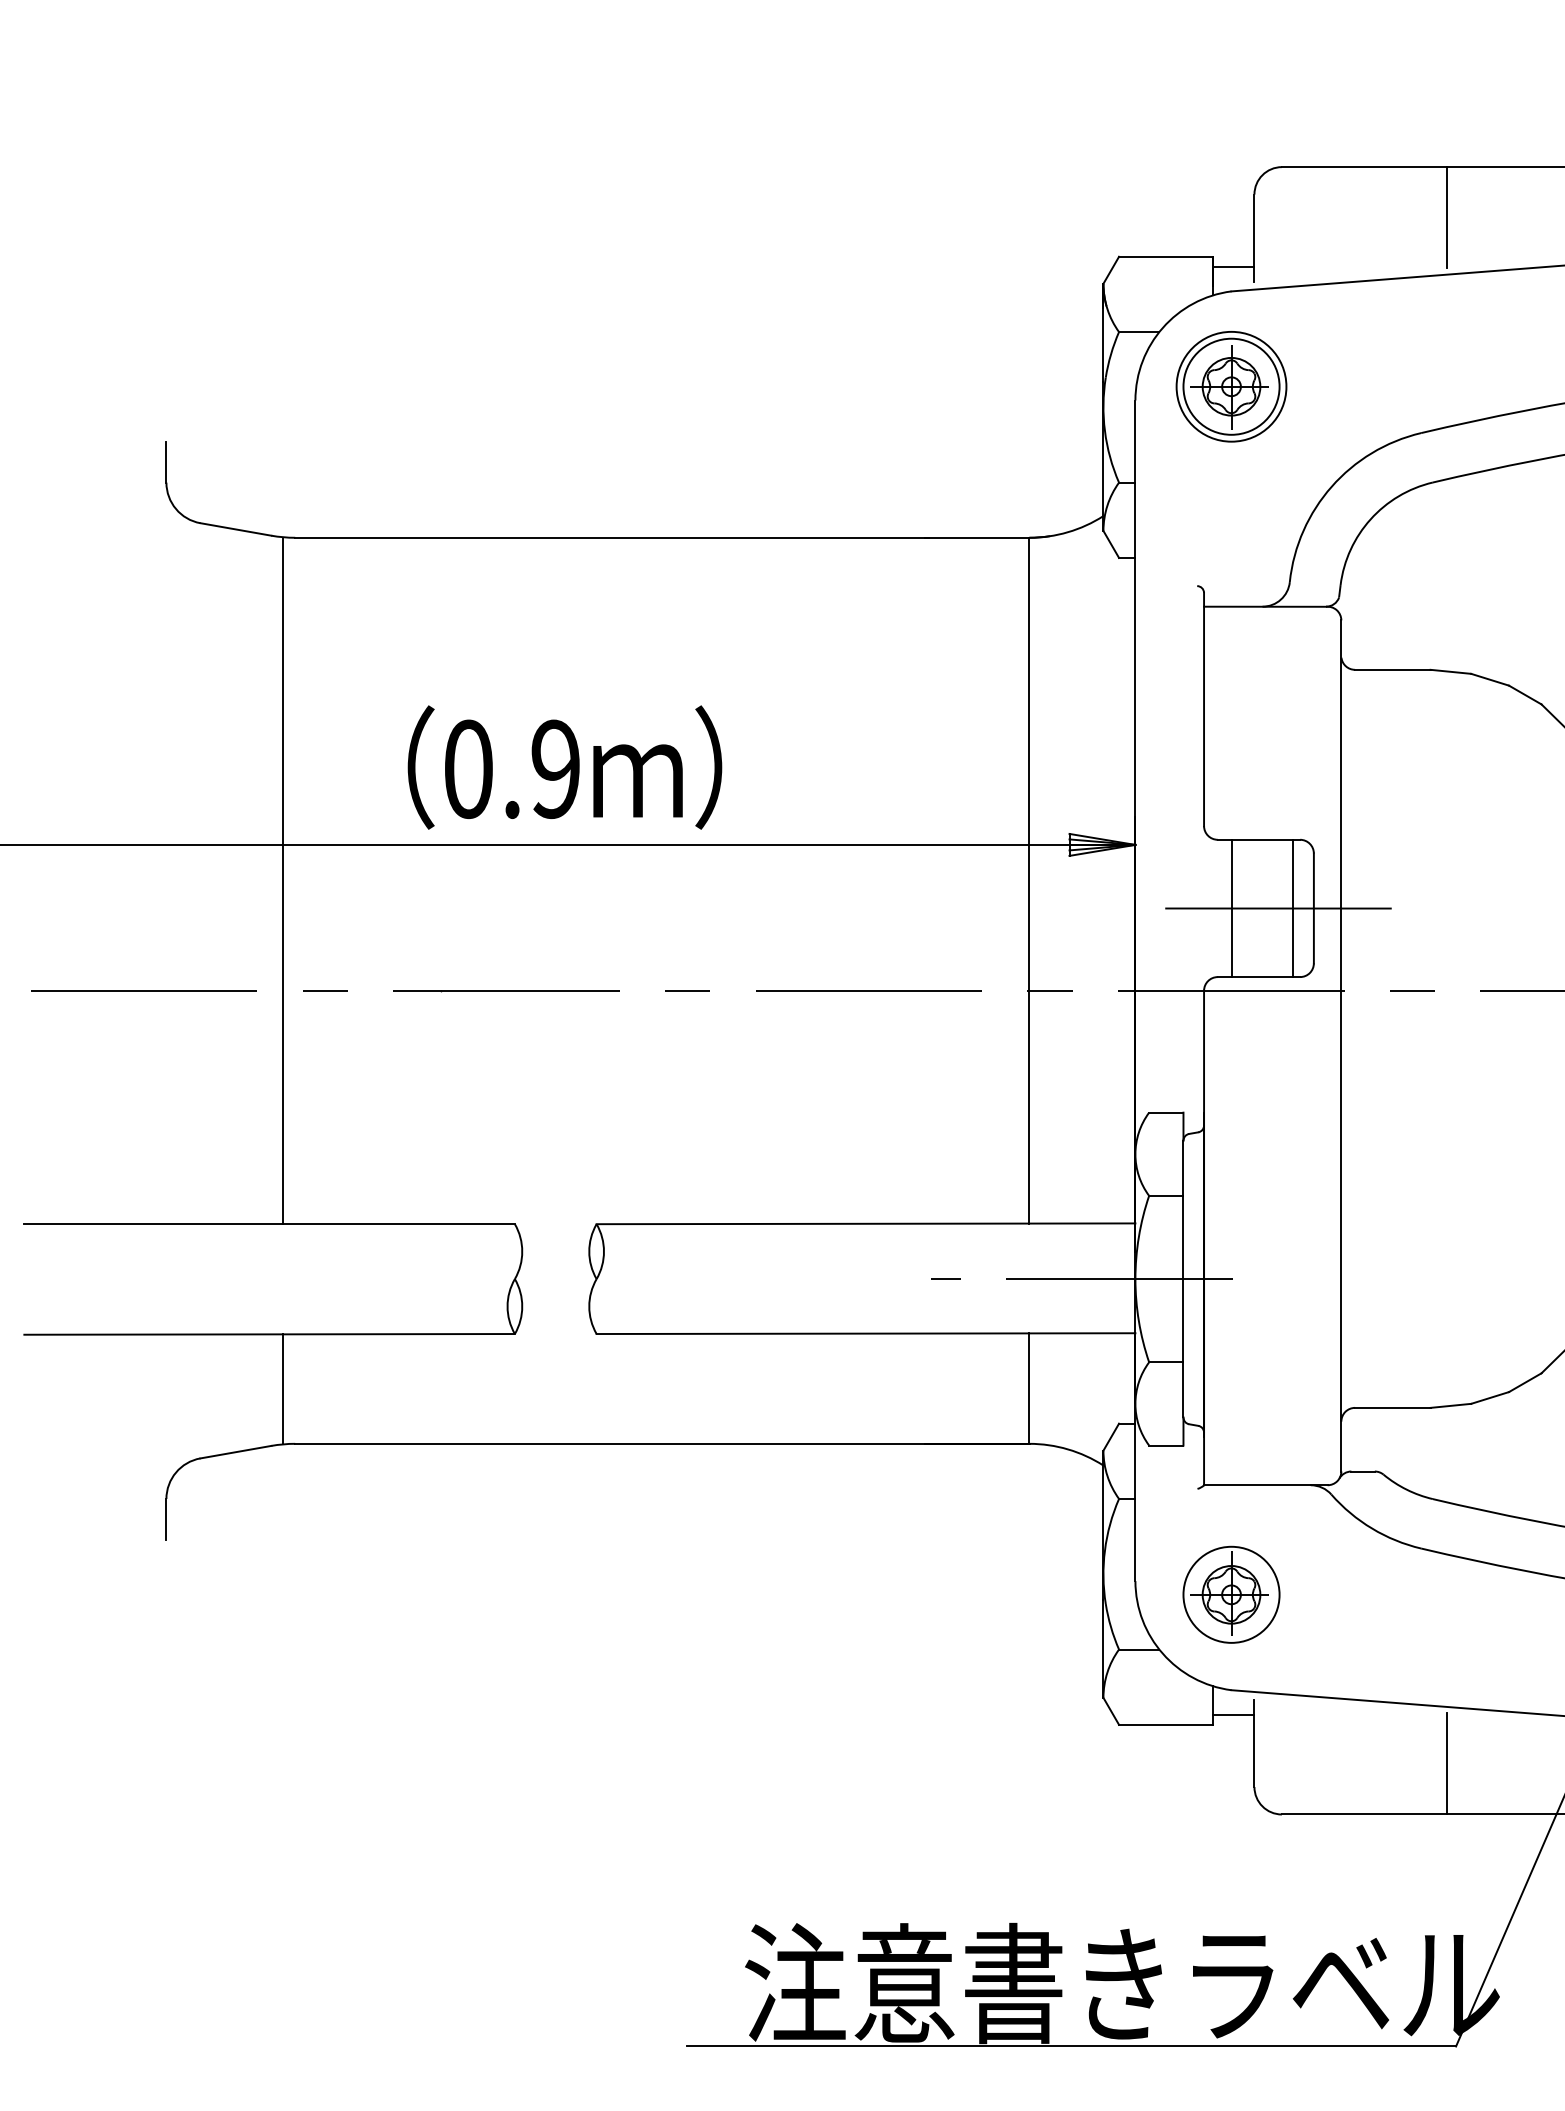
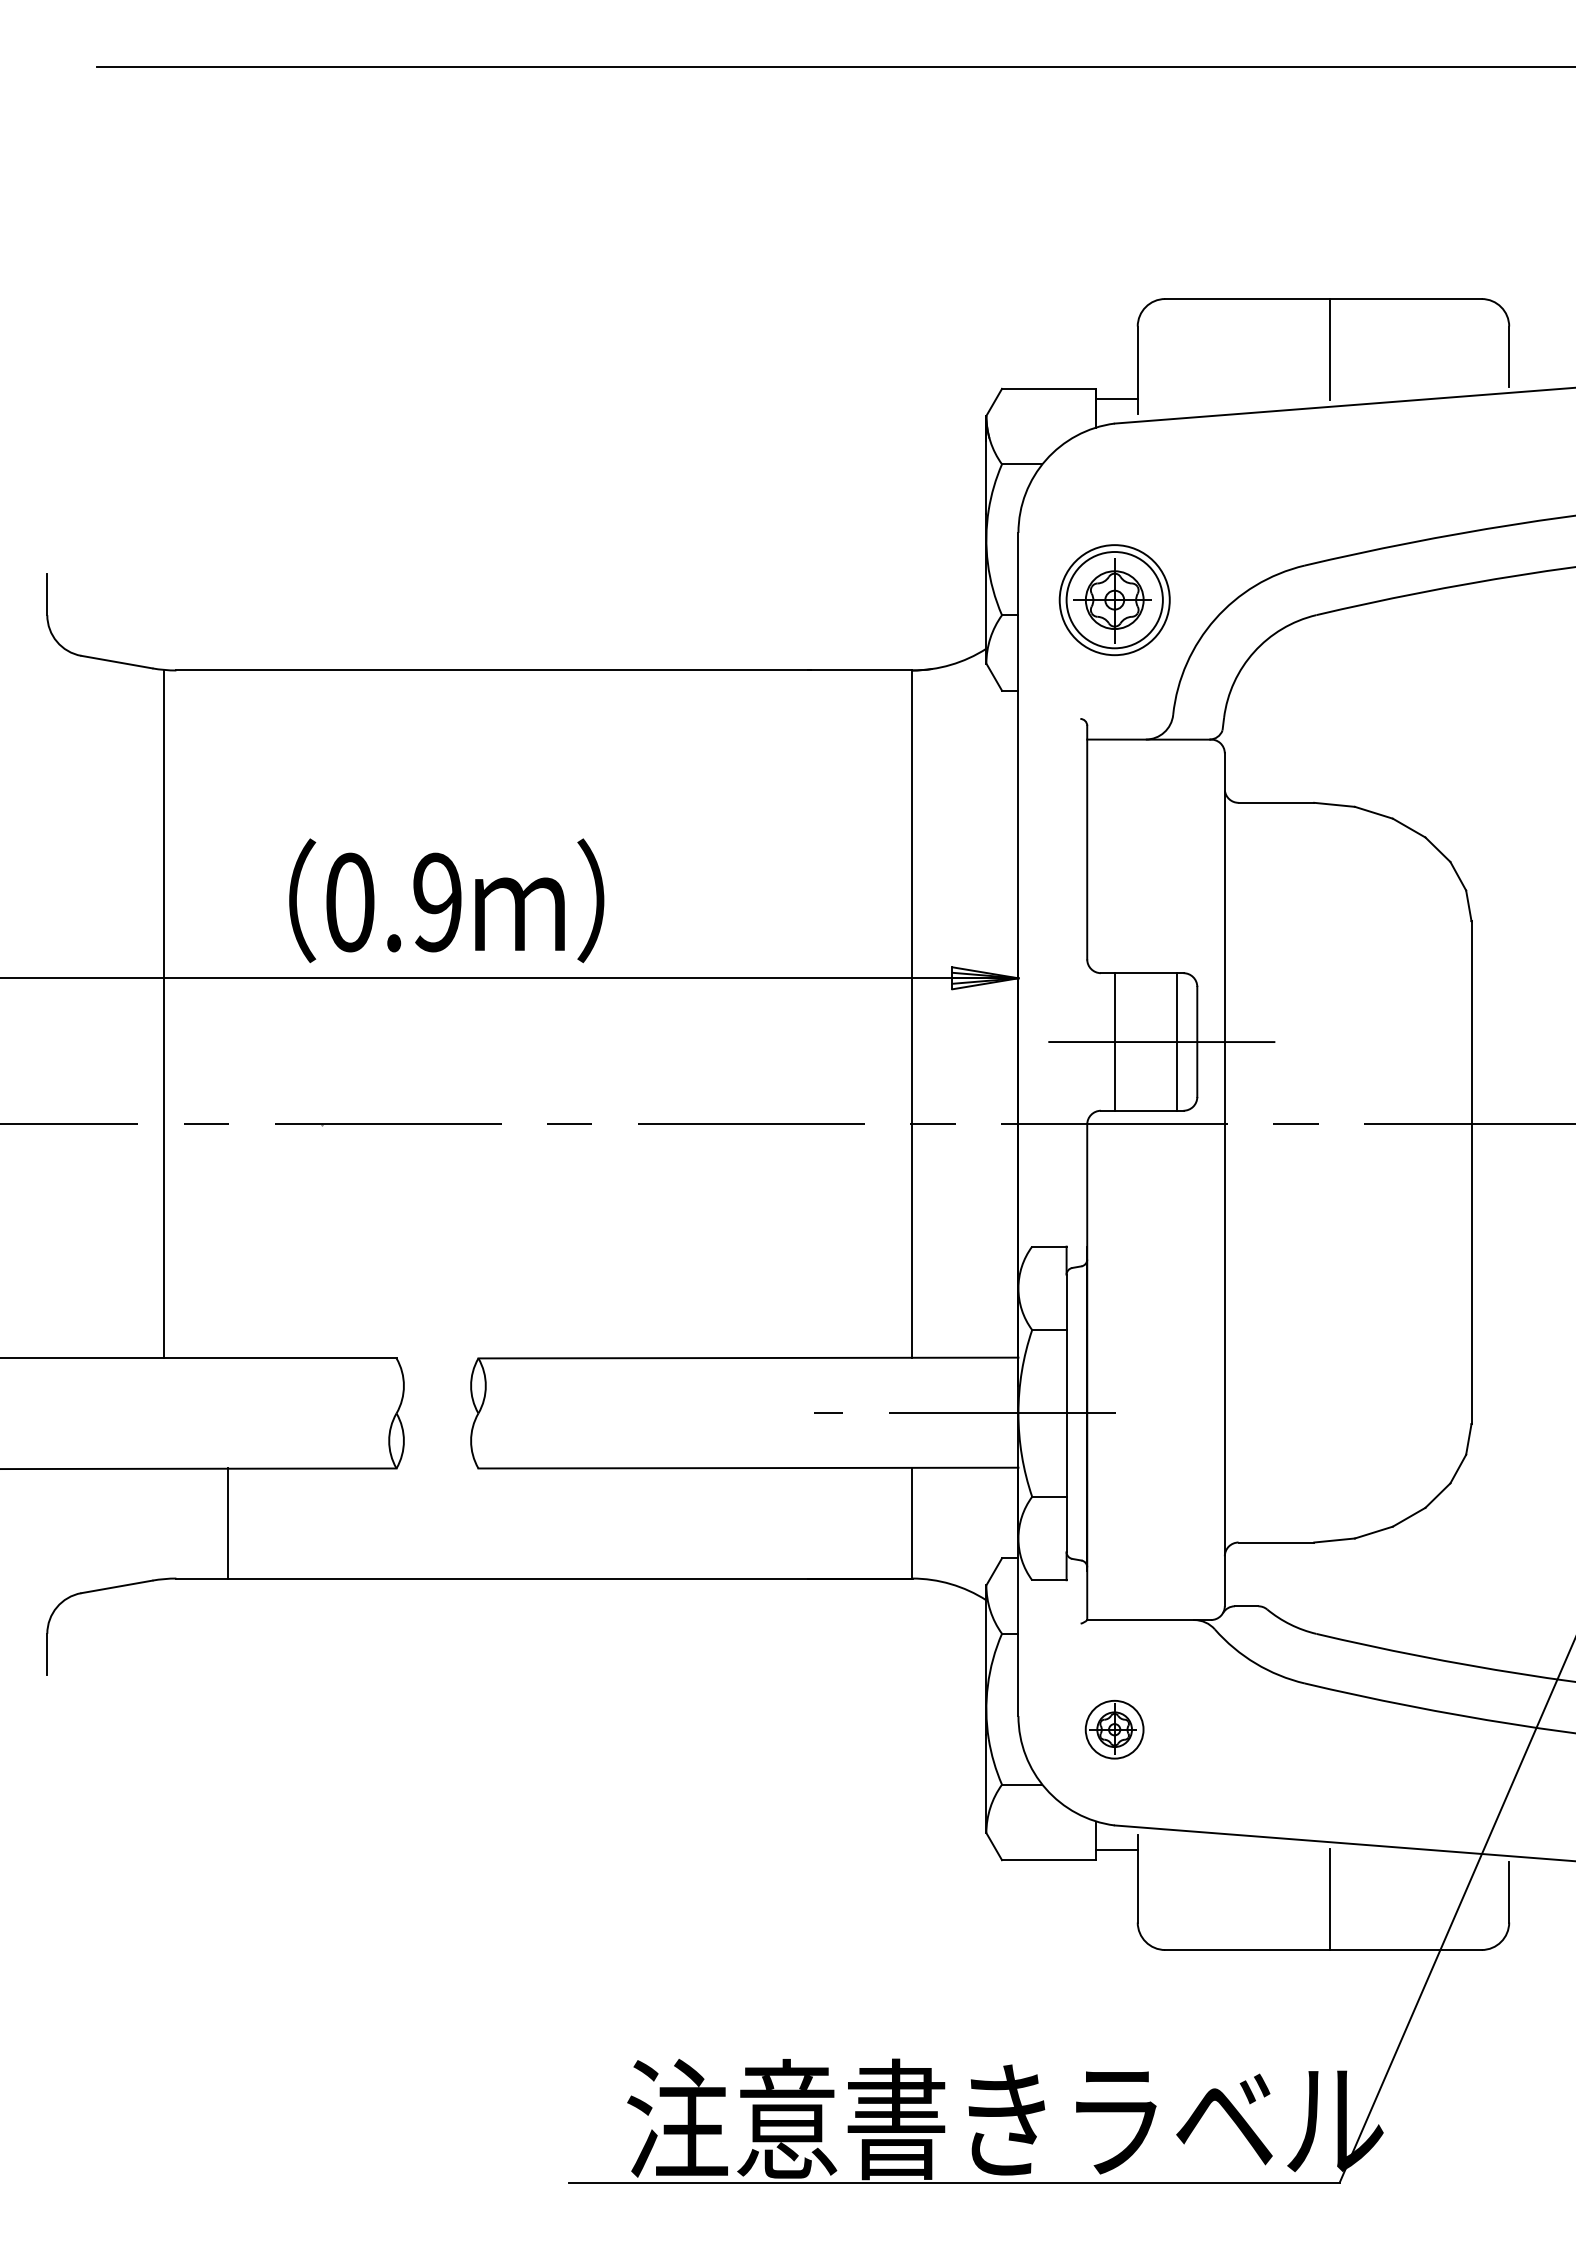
part: (1231, 387) -> (1114, 600), moved
line: (283, 1388) -> (228, 1523), moved
part: (1231, 1594) -> (1114, 1729), size x0.6

